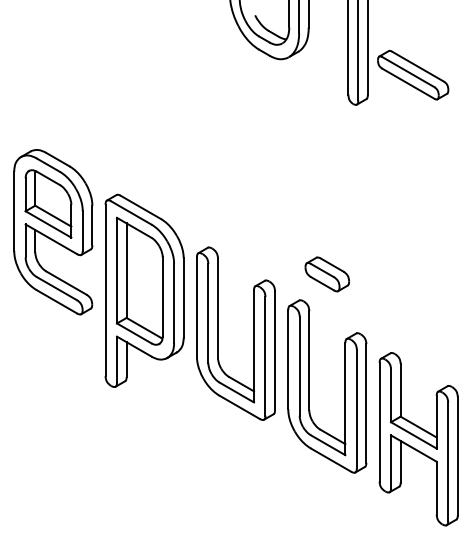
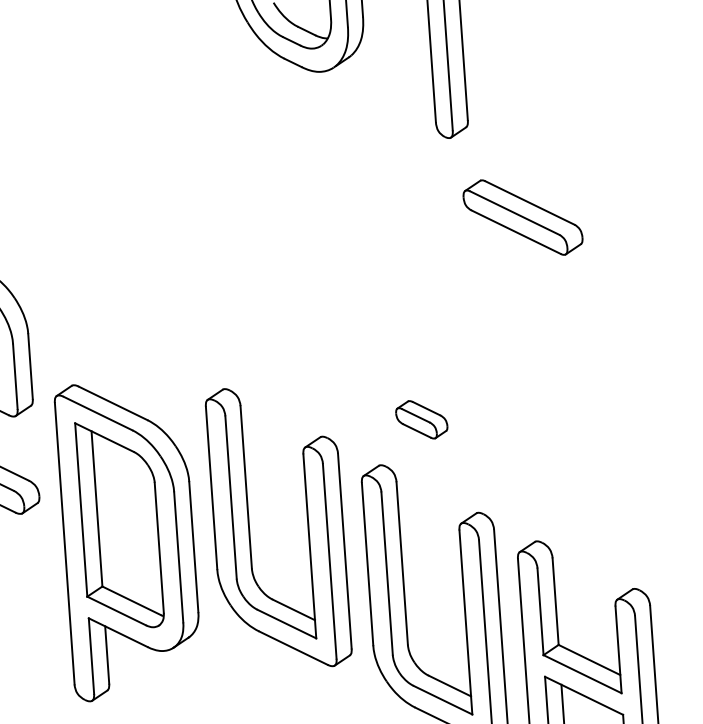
part: (413, 74) -> (523, 216), moved
part: (326, 274) -> (420, 419), size x0.7
part: (144, 290) -> (128, 539), moved

